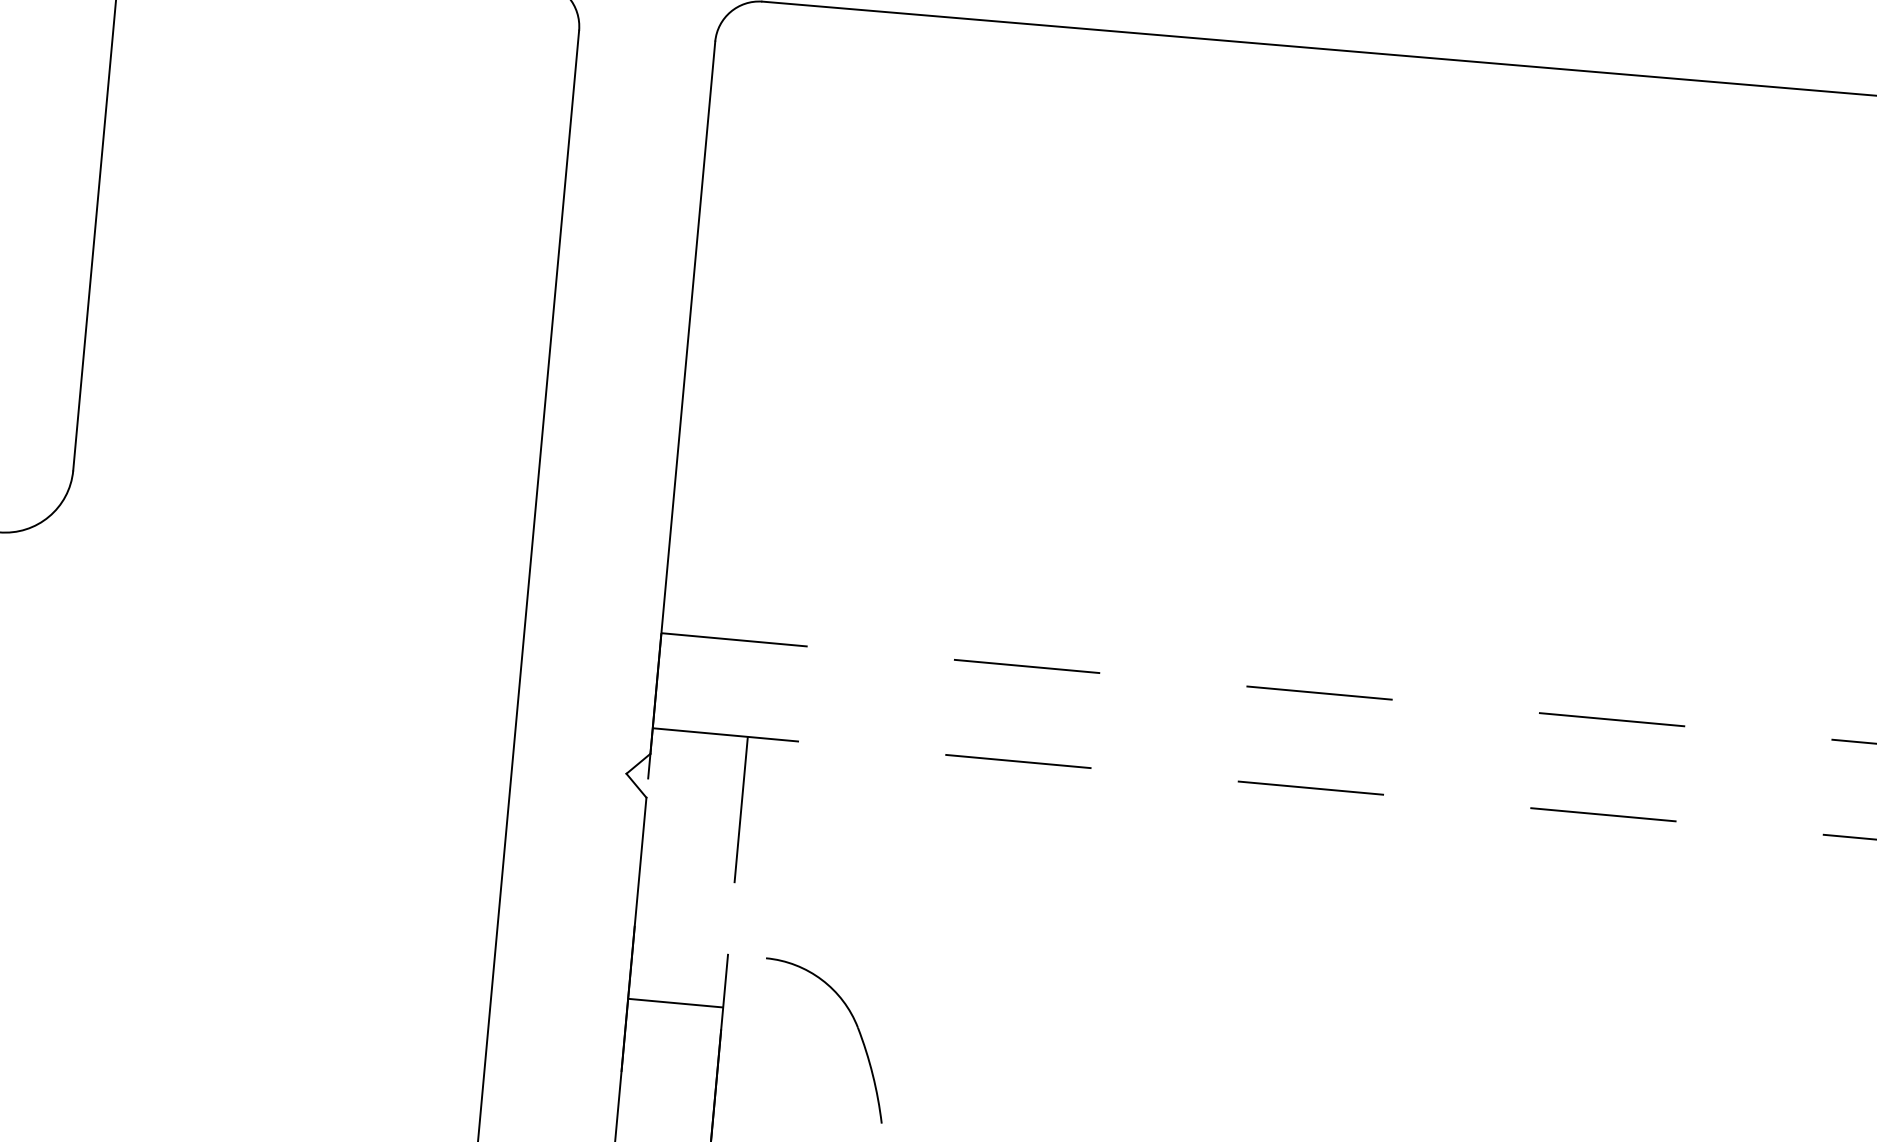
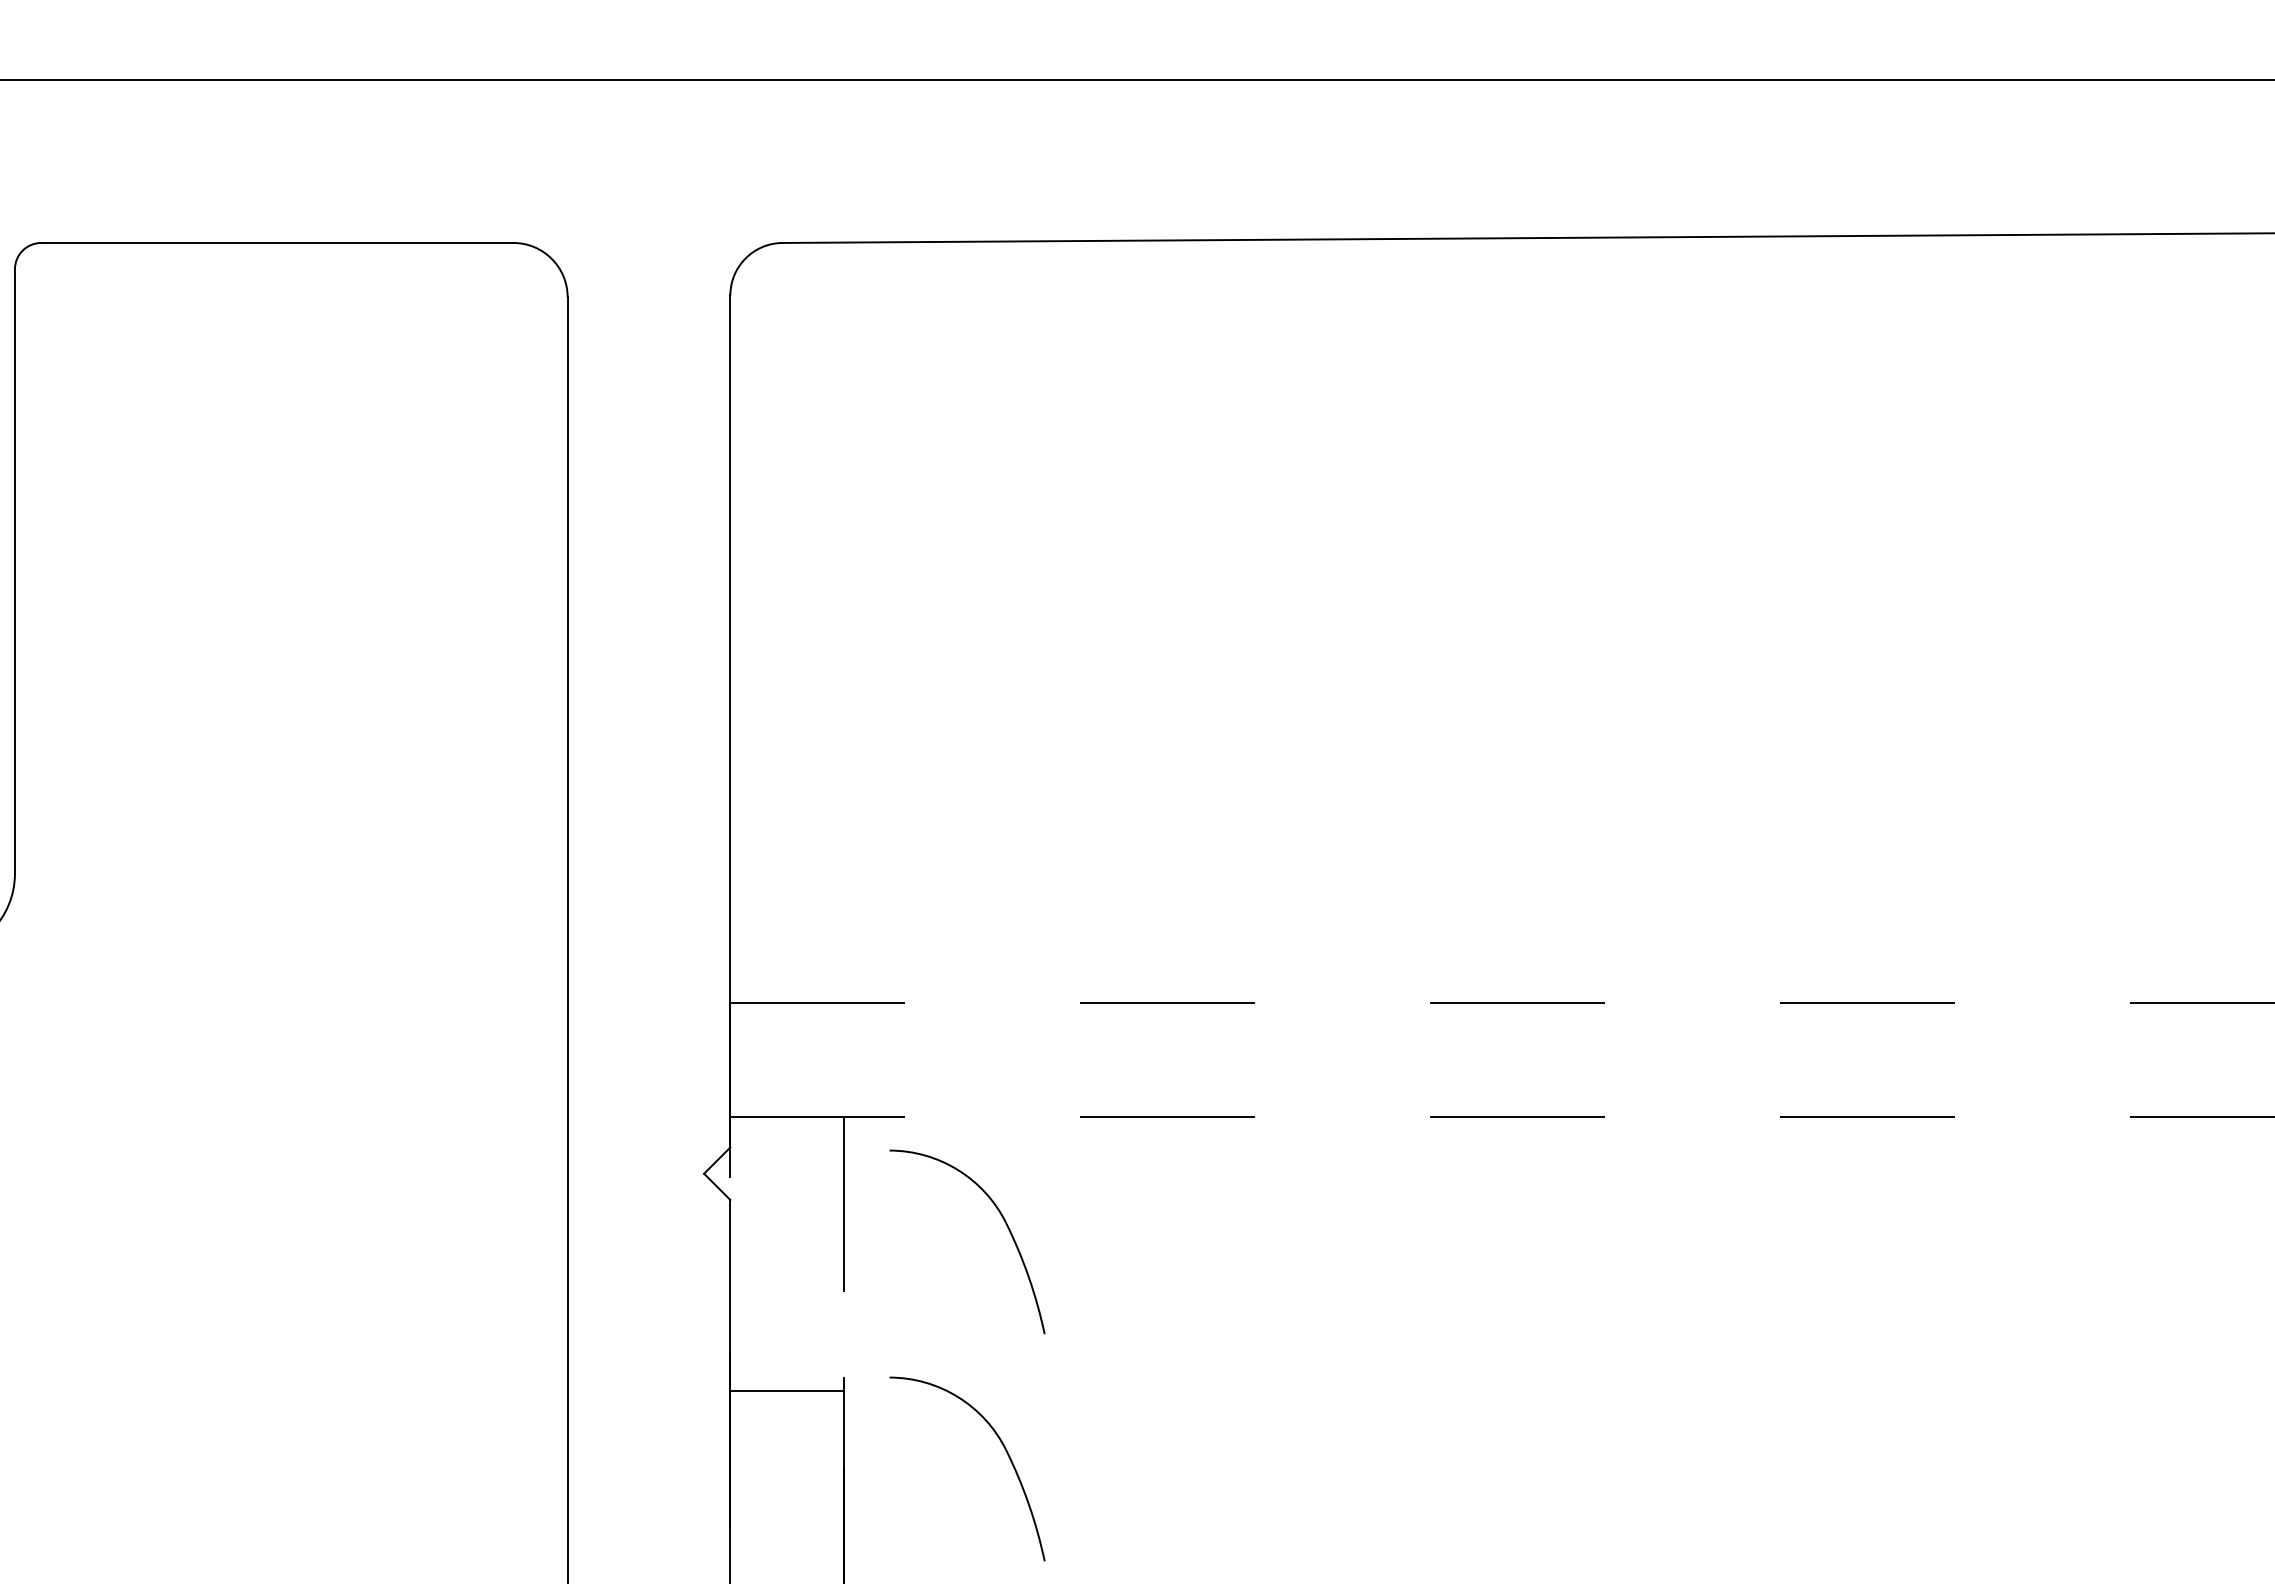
part: (873, 837) -> (1004, 1222), added
line: (675, 1003) -> (787, 1390), moved

